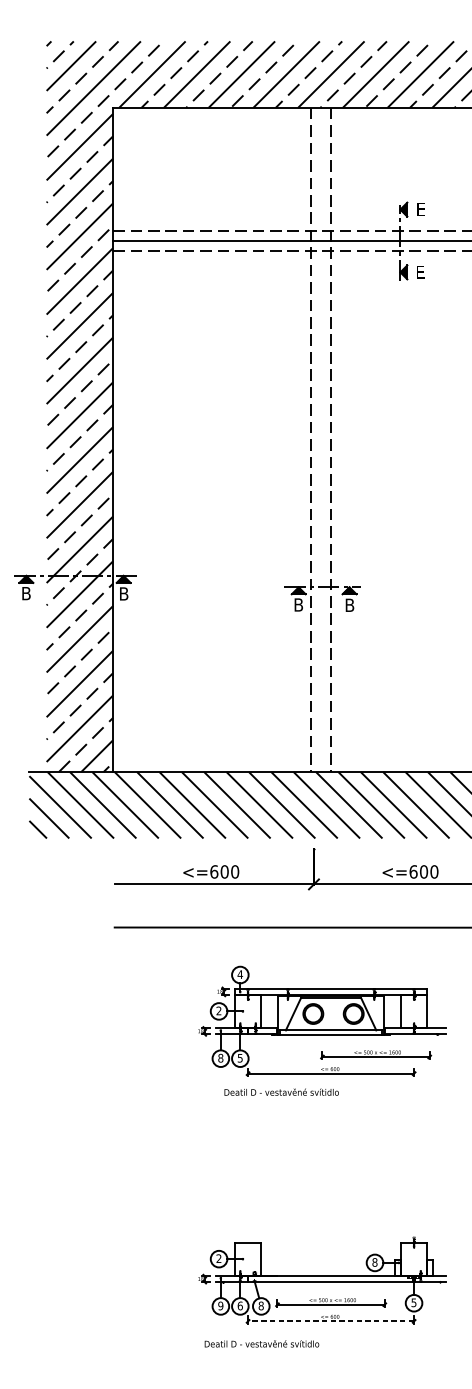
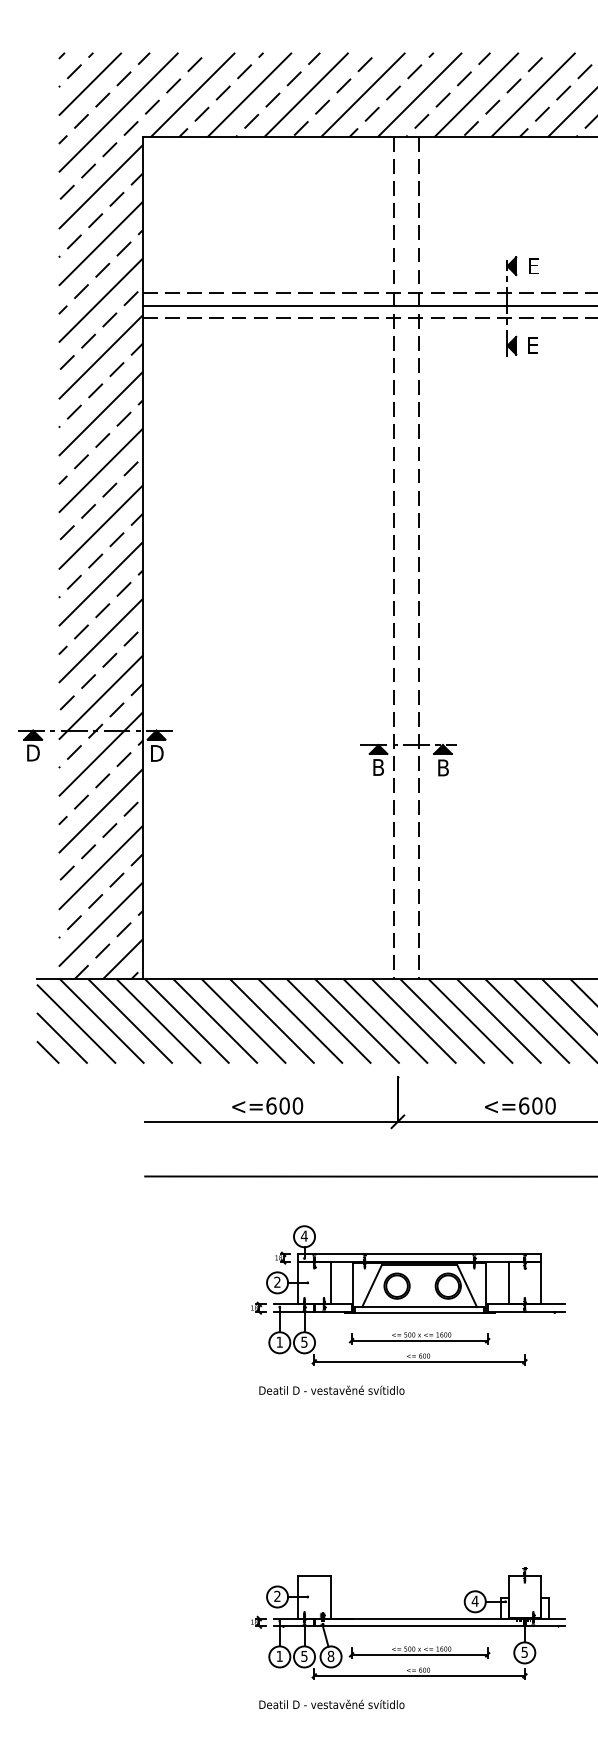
text: (26, 593) -> (33, 752), B -> D
text: (124, 593) -> (157, 753), B -> D
part: (375, 1055) -> (419, 1338), moved
text: (220, 1057) -> (279, 1341), 8 -> 1
text: (281, 1091) -> (331, 1389), moved
text: (374, 1261) -> (474, 1600), 8 -> 4
text: (220, 1305) -> (279, 1655), 9 -> 1
text: (240, 1305) -> (304, 1655), 6 -> 5
line: (331, 1321) -> (419, 1675), dashed -> solid

